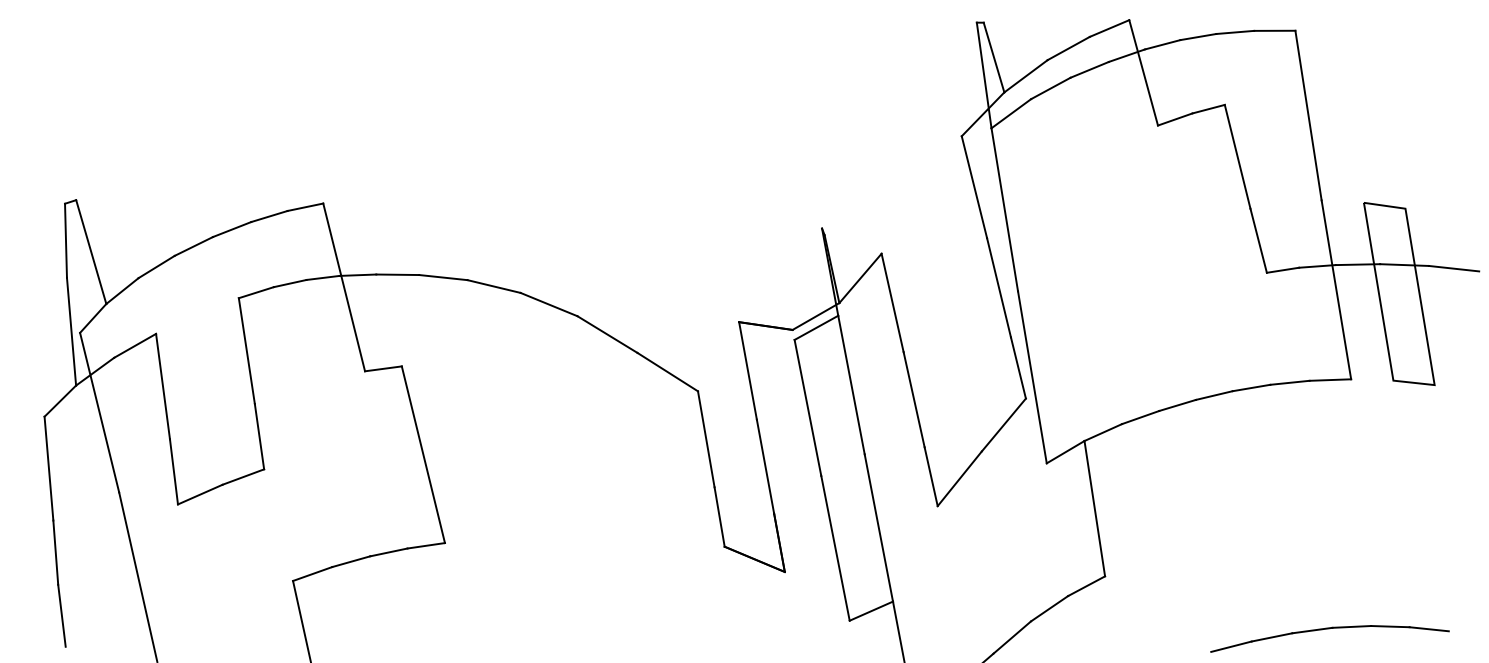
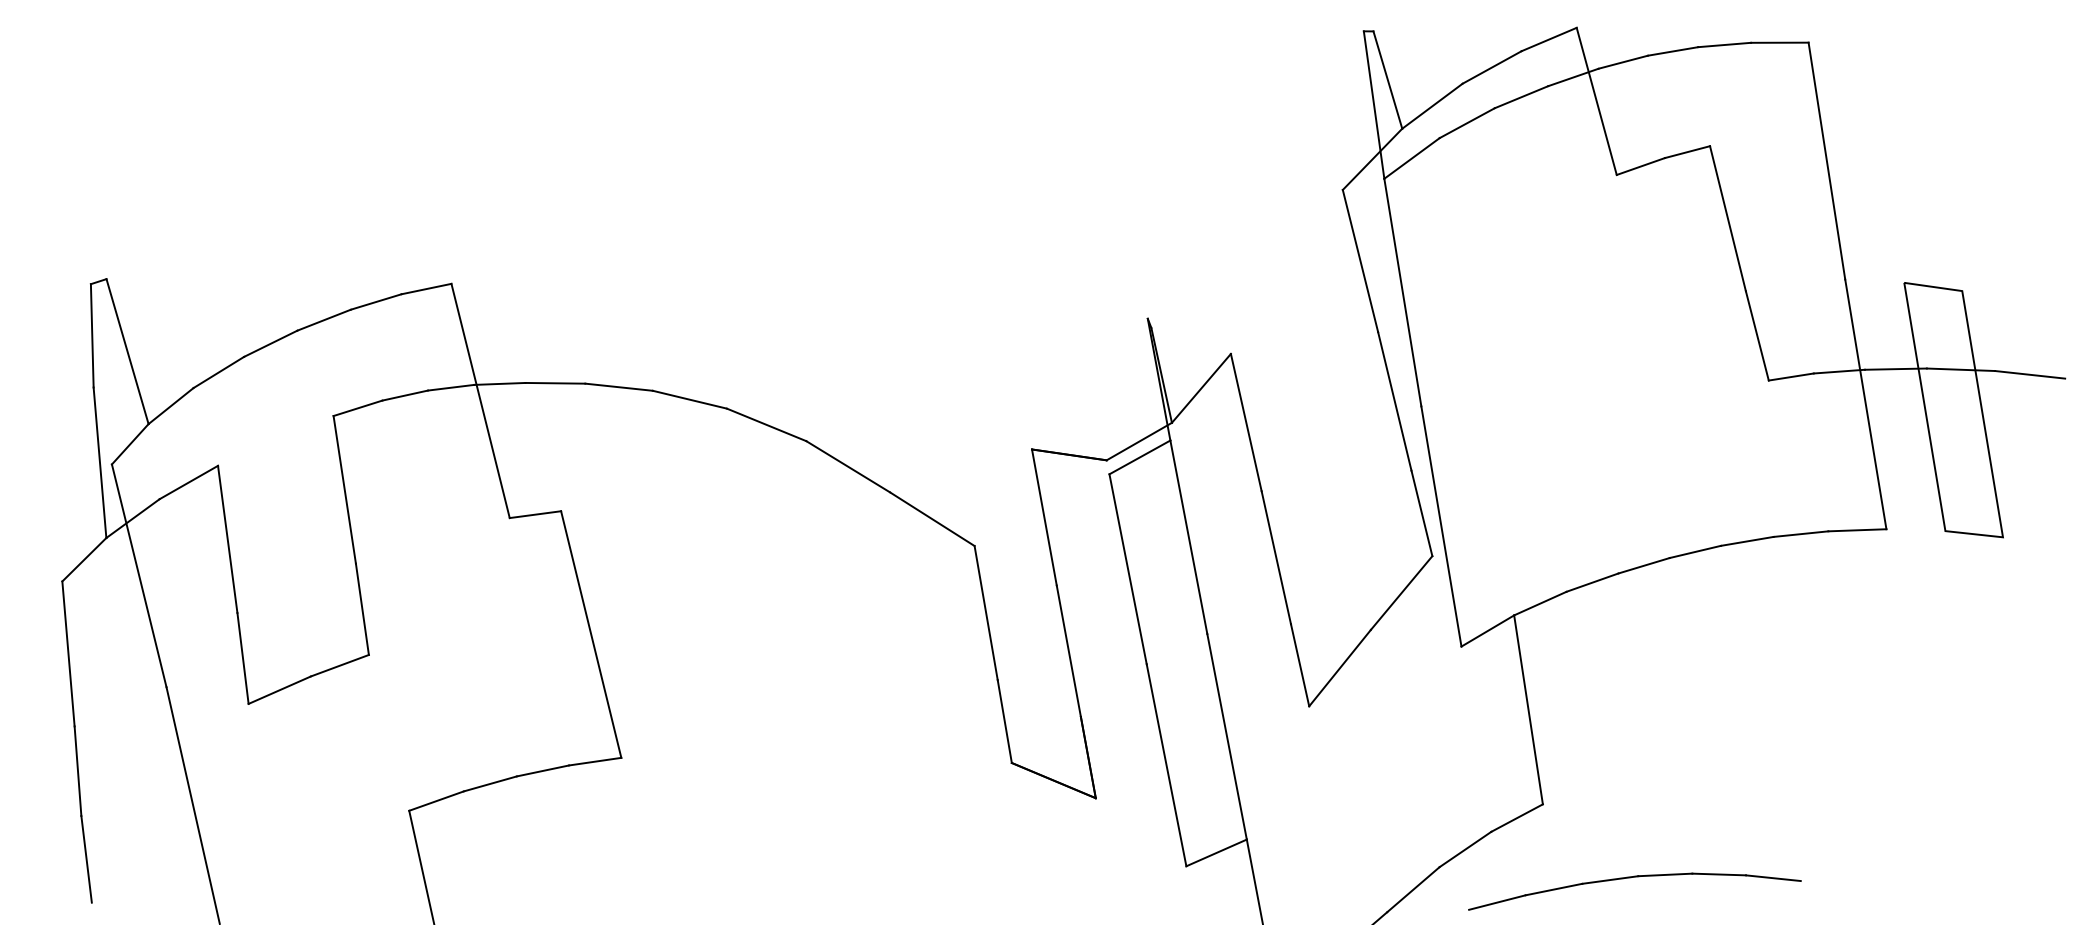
part: (1326, 629) -> (1630, 878), moved

